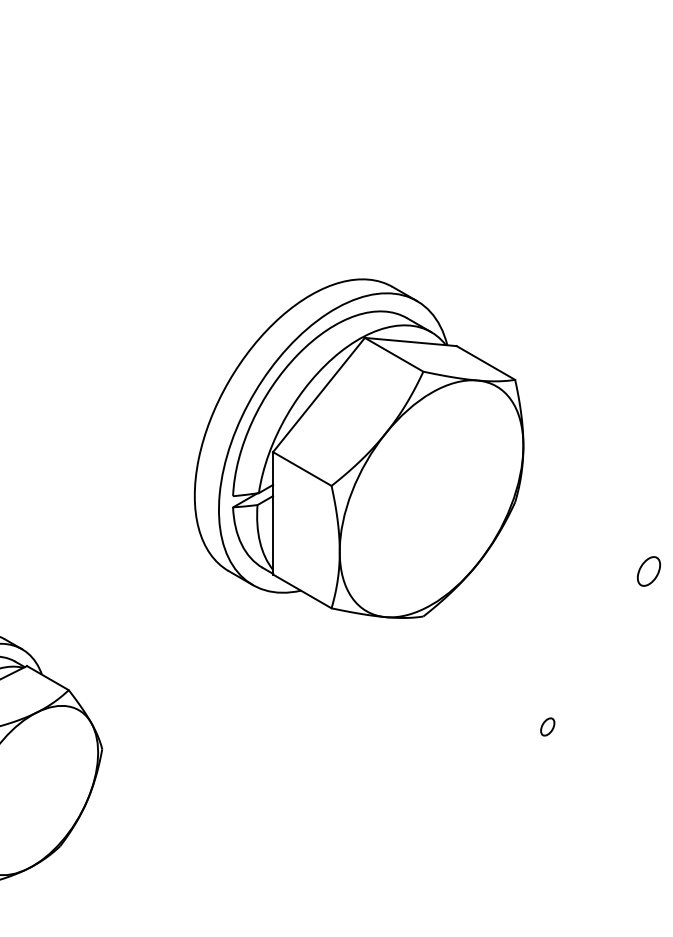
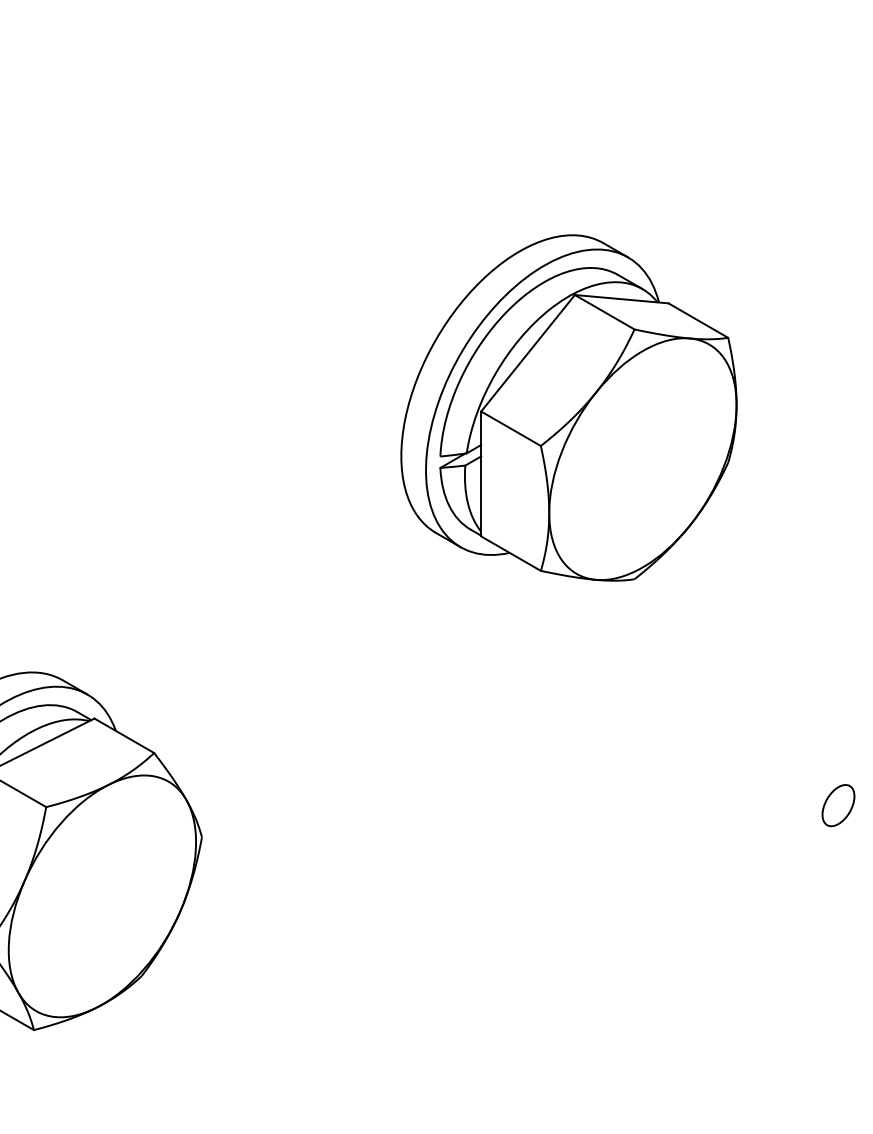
part: (359, 448) -> (569, 407), size x0.71
part: (547, 726) -> (837, 804), size x1.67

